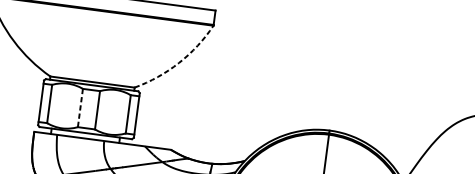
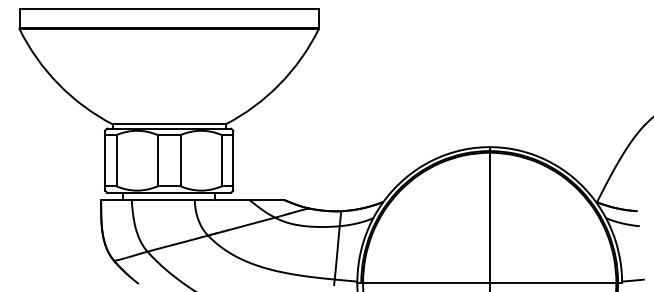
arc: (178, 63) -> (279, 84), dashed -> solid
line: (80, 107) -> (157, 160), dashed -> solid

